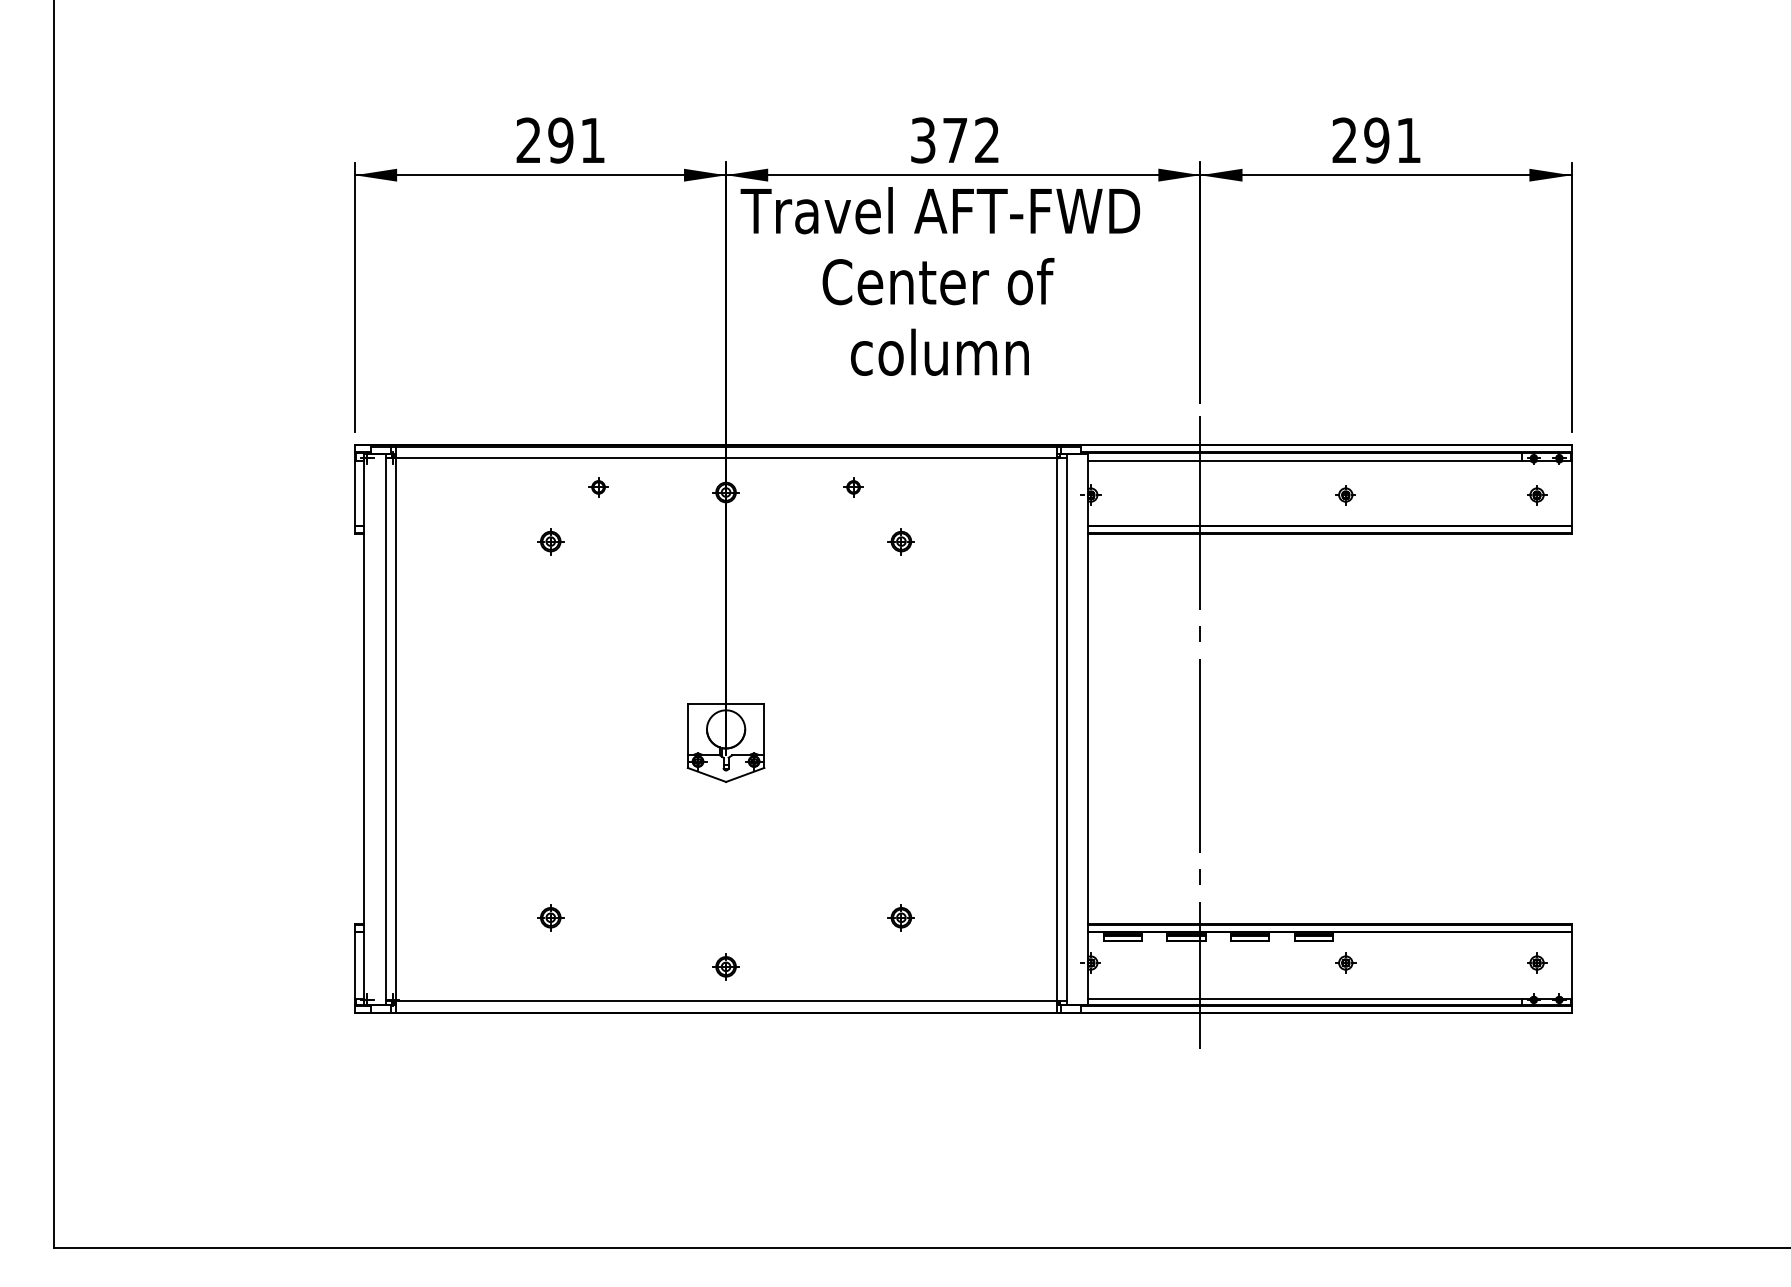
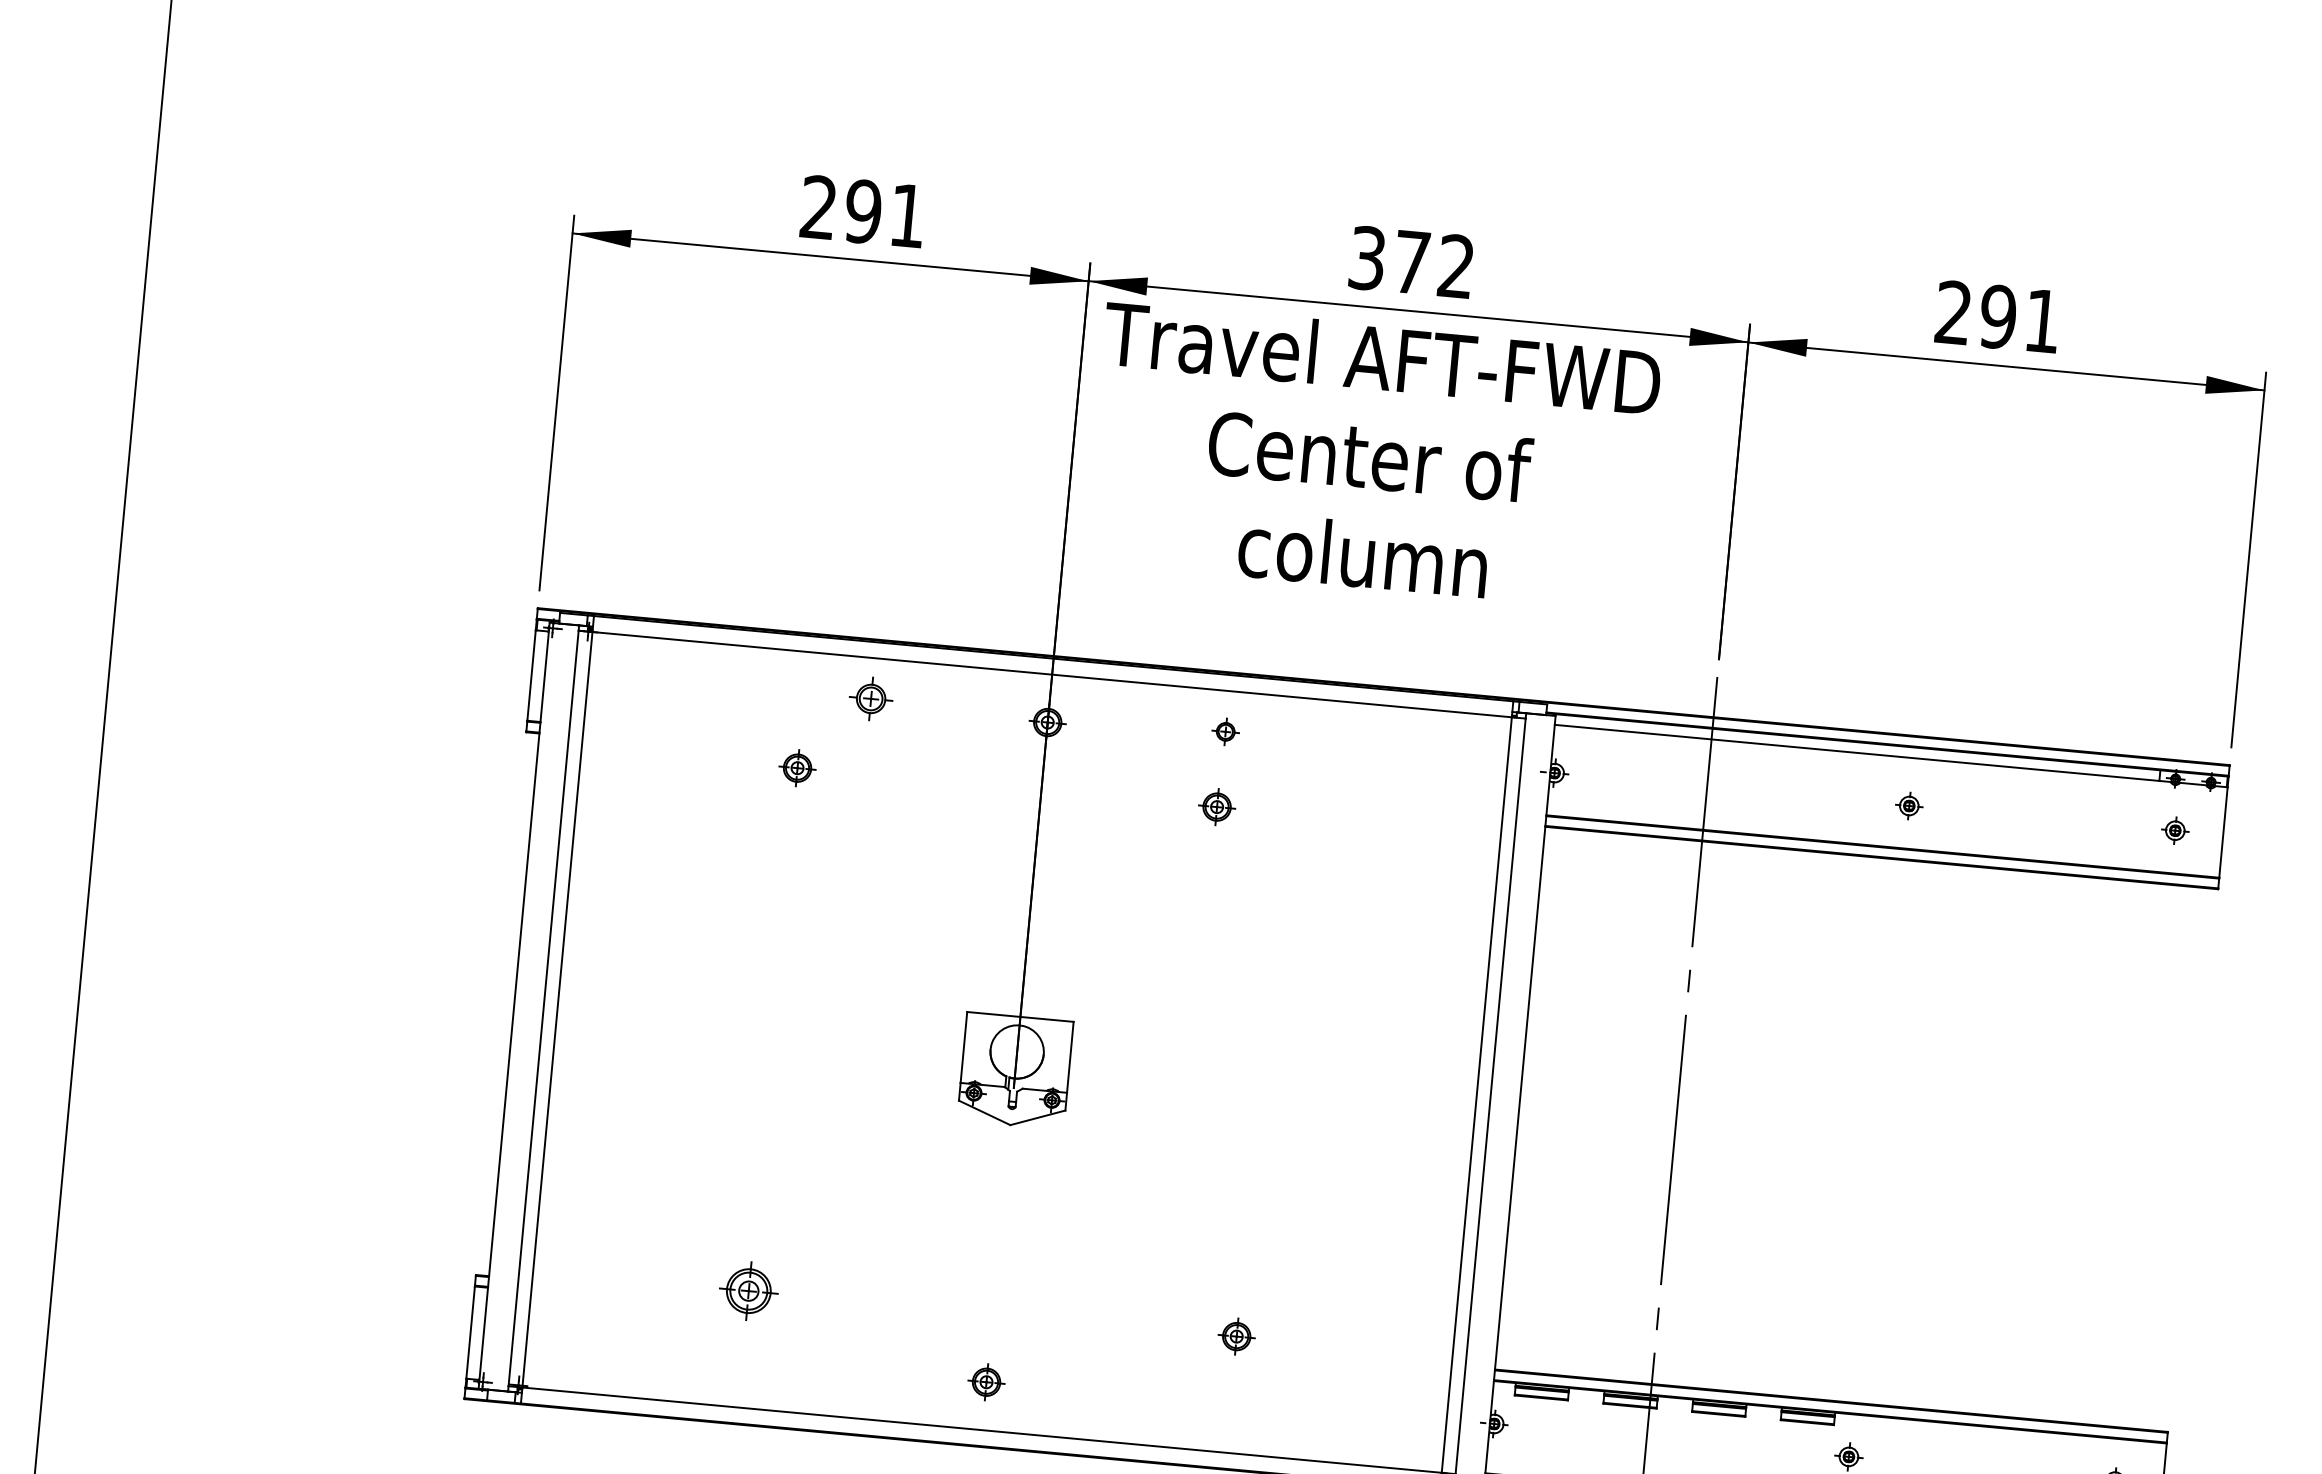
part: (598, 487) -> (870, 699), size x1.6
part: (900, 541) -> (1215, 806), moved
part: (550, 917) -> (748, 1290), size x1.6

